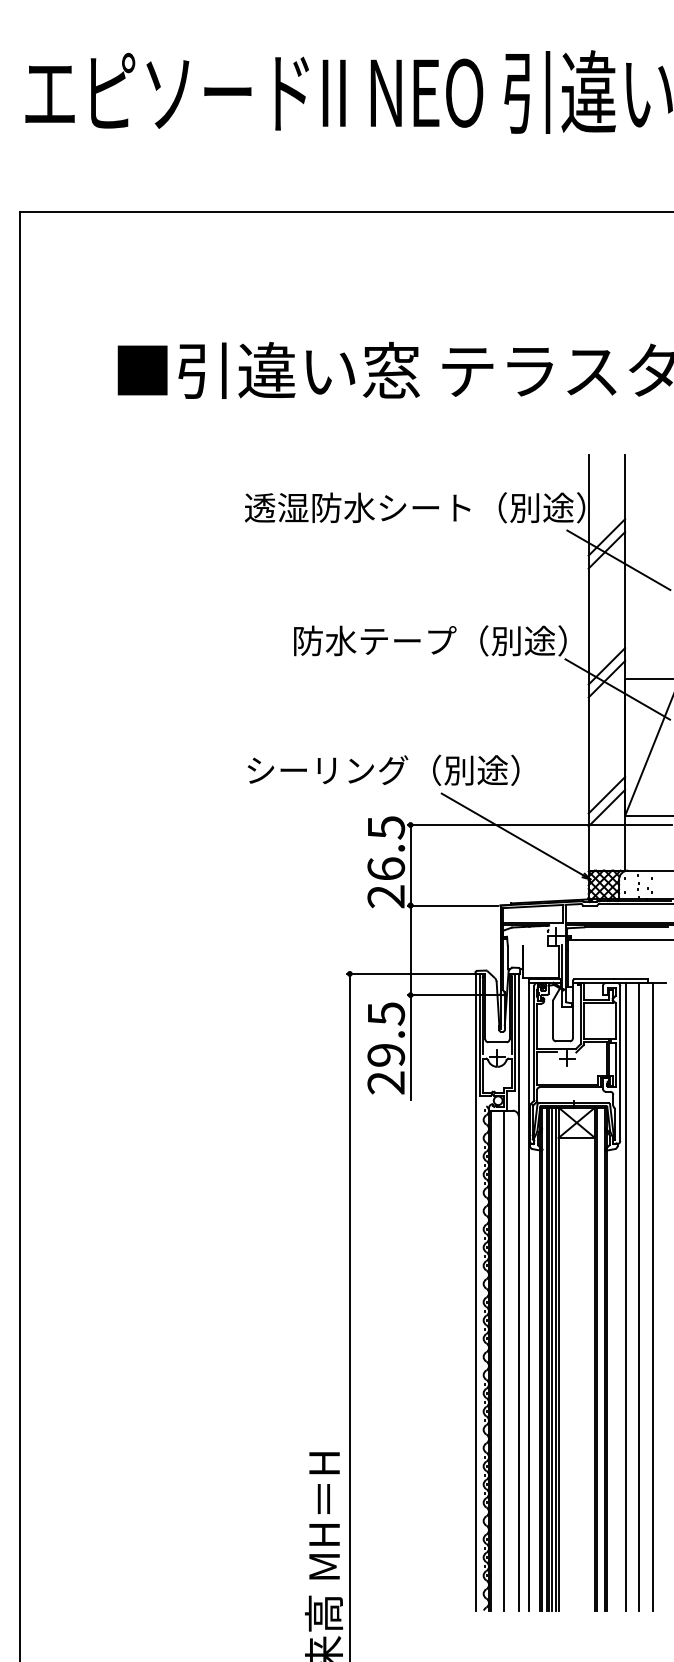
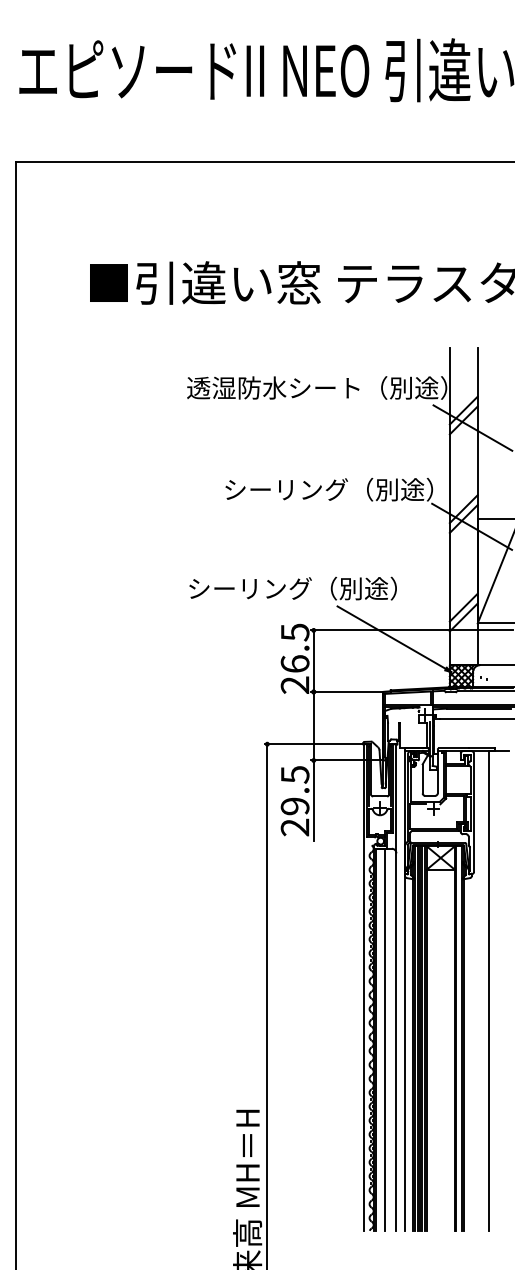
text: (374, 640) -> (286, 489), 防水テープ（別途） -> シーリング（別途）
line: (626, 1296) -> (478, 990), removed
line: (653, 1296) -> (499, 990), removed

